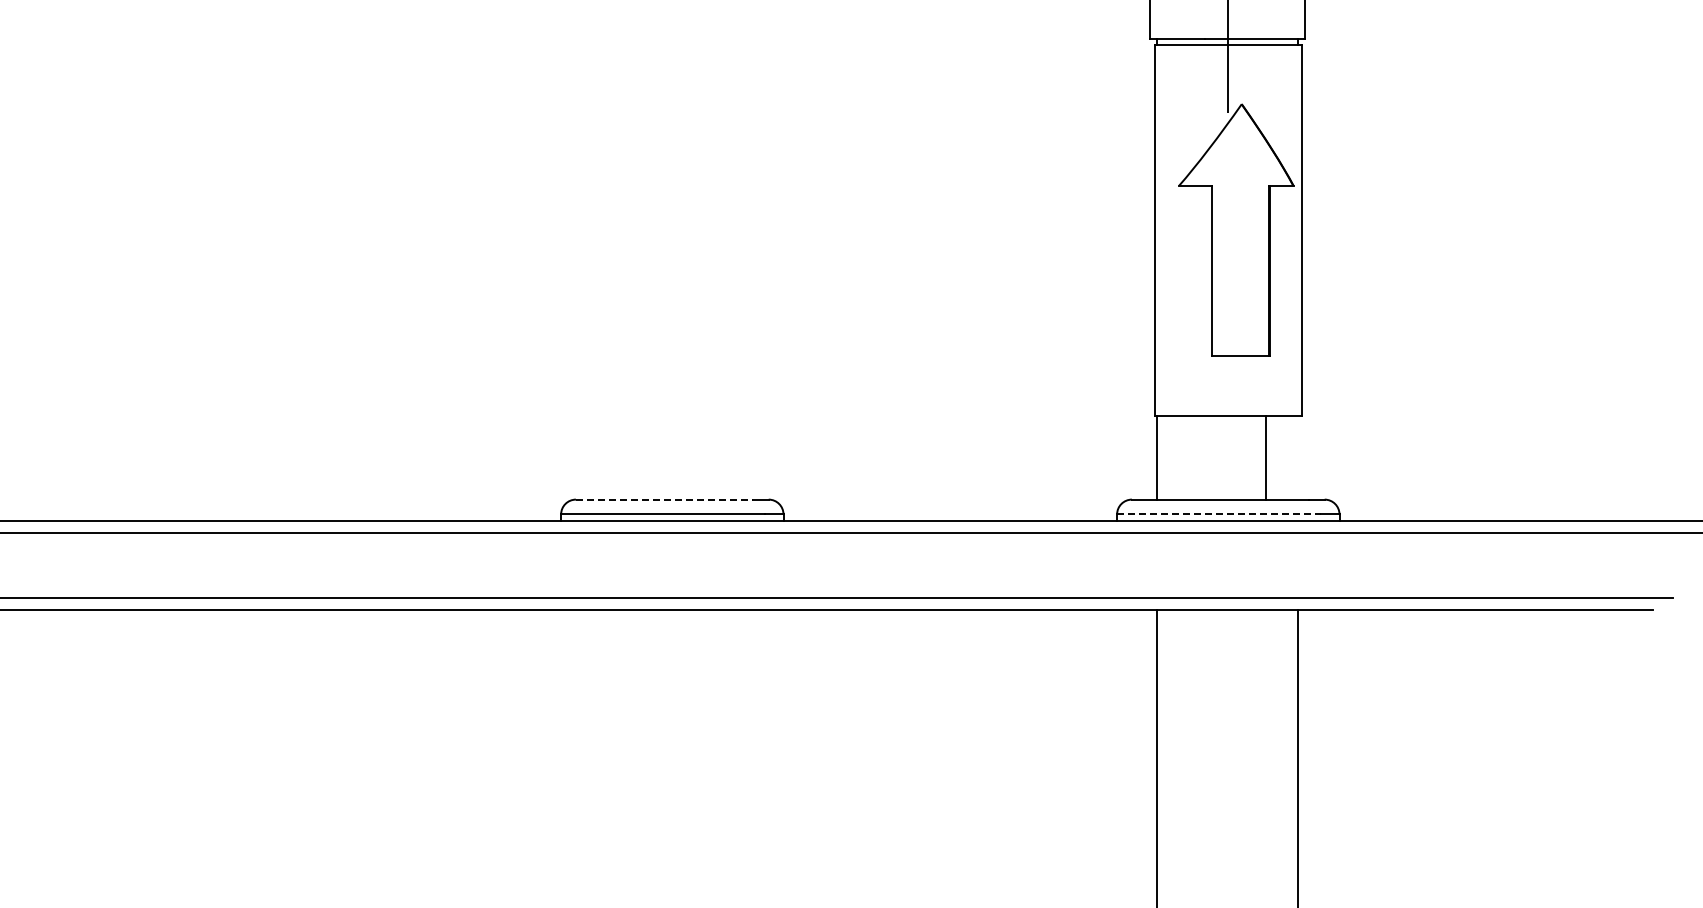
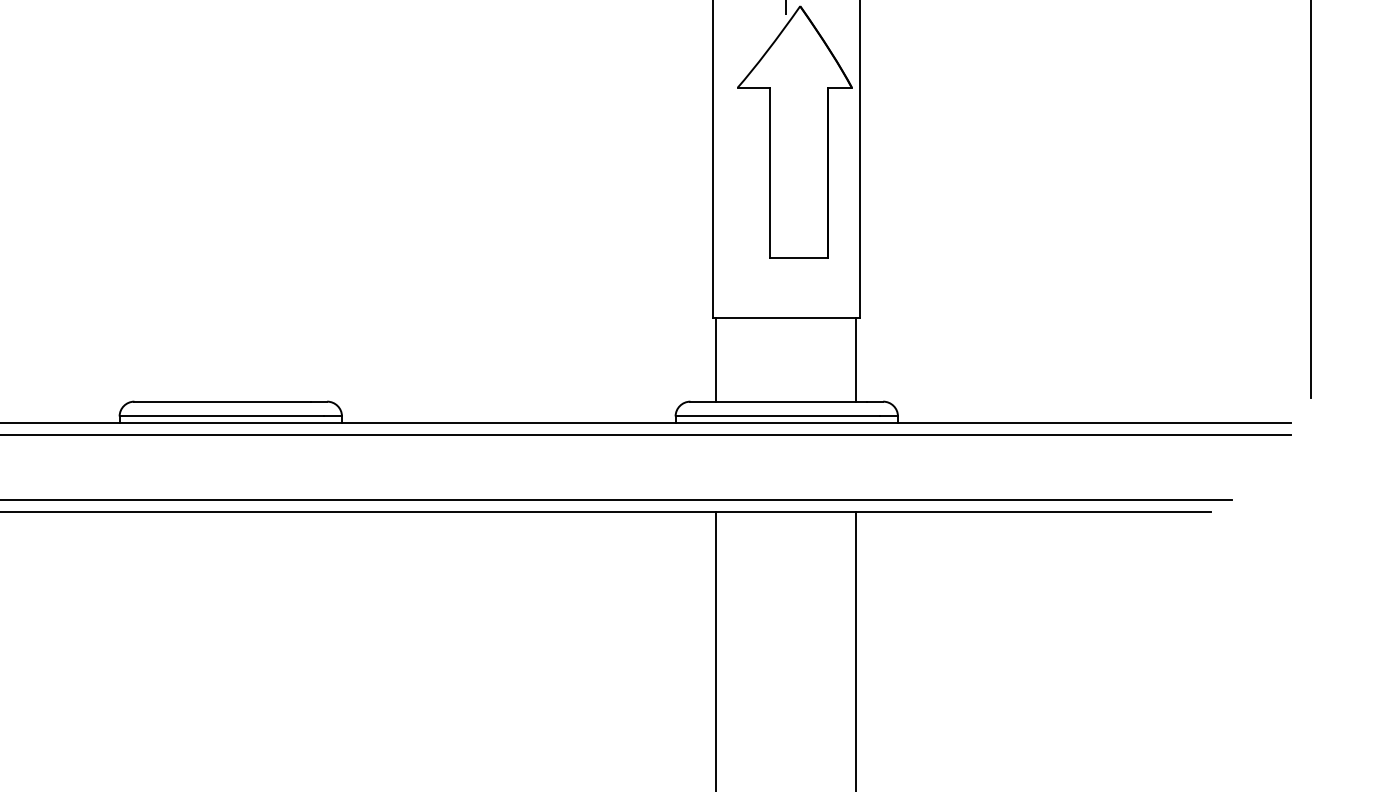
line: (1265, 457) -> (855, 359), moved
line: (664, 499) -> (222, 401), dashed -> solid
line: (1219, 514) -> (777, 416), dashed -> solid

